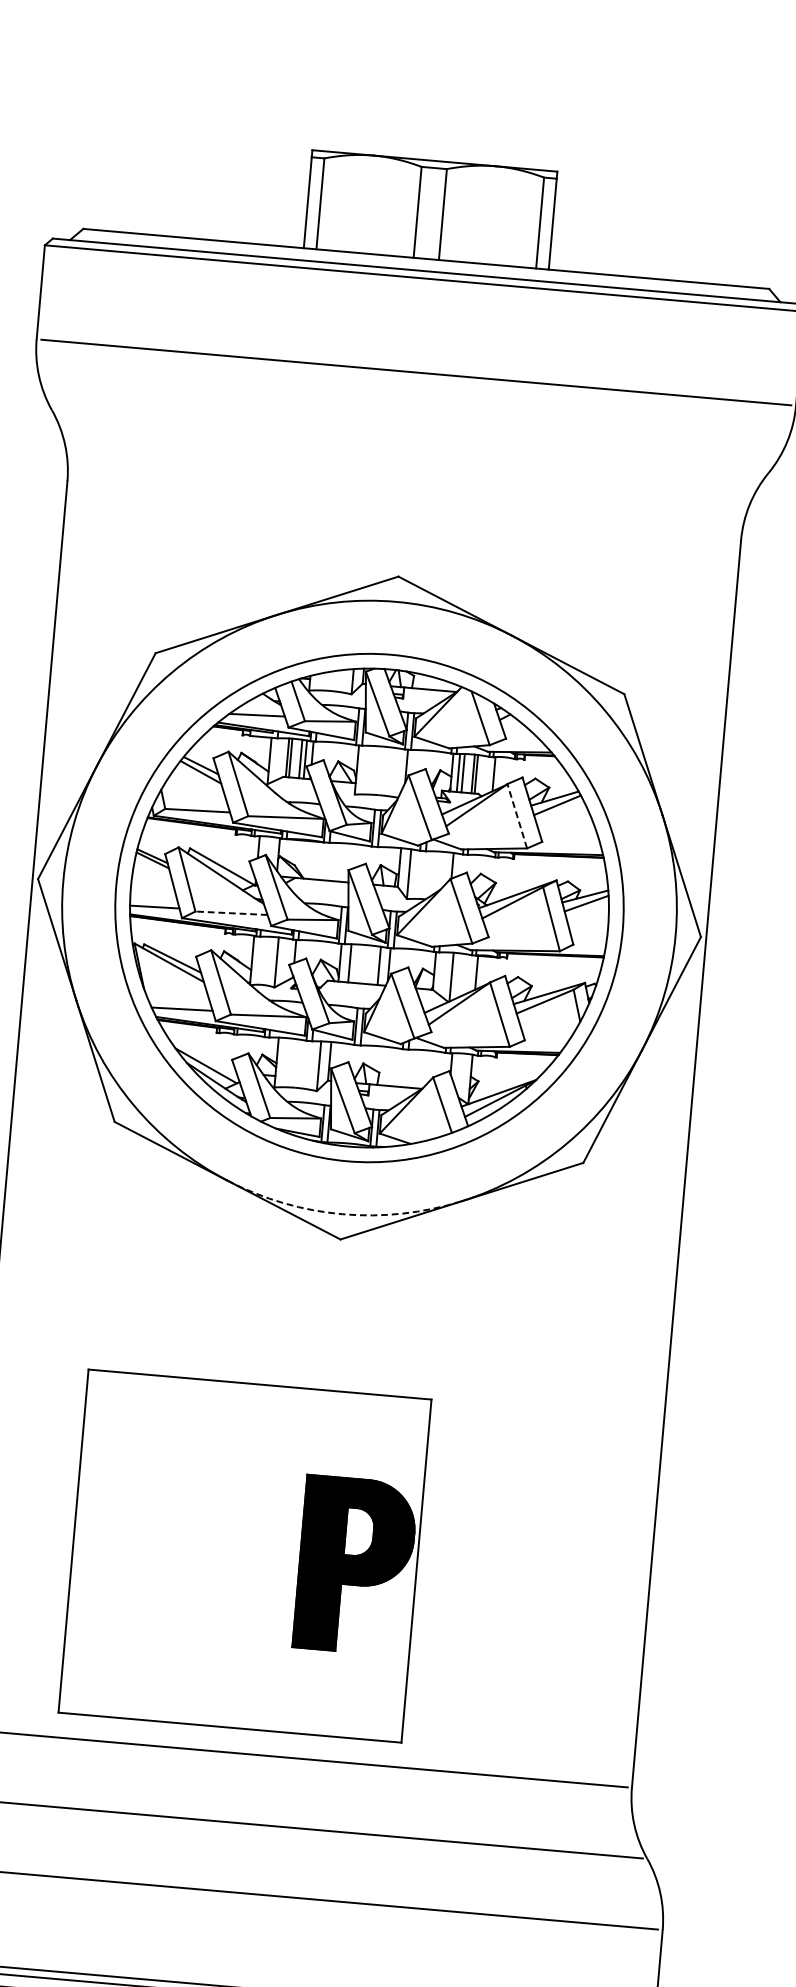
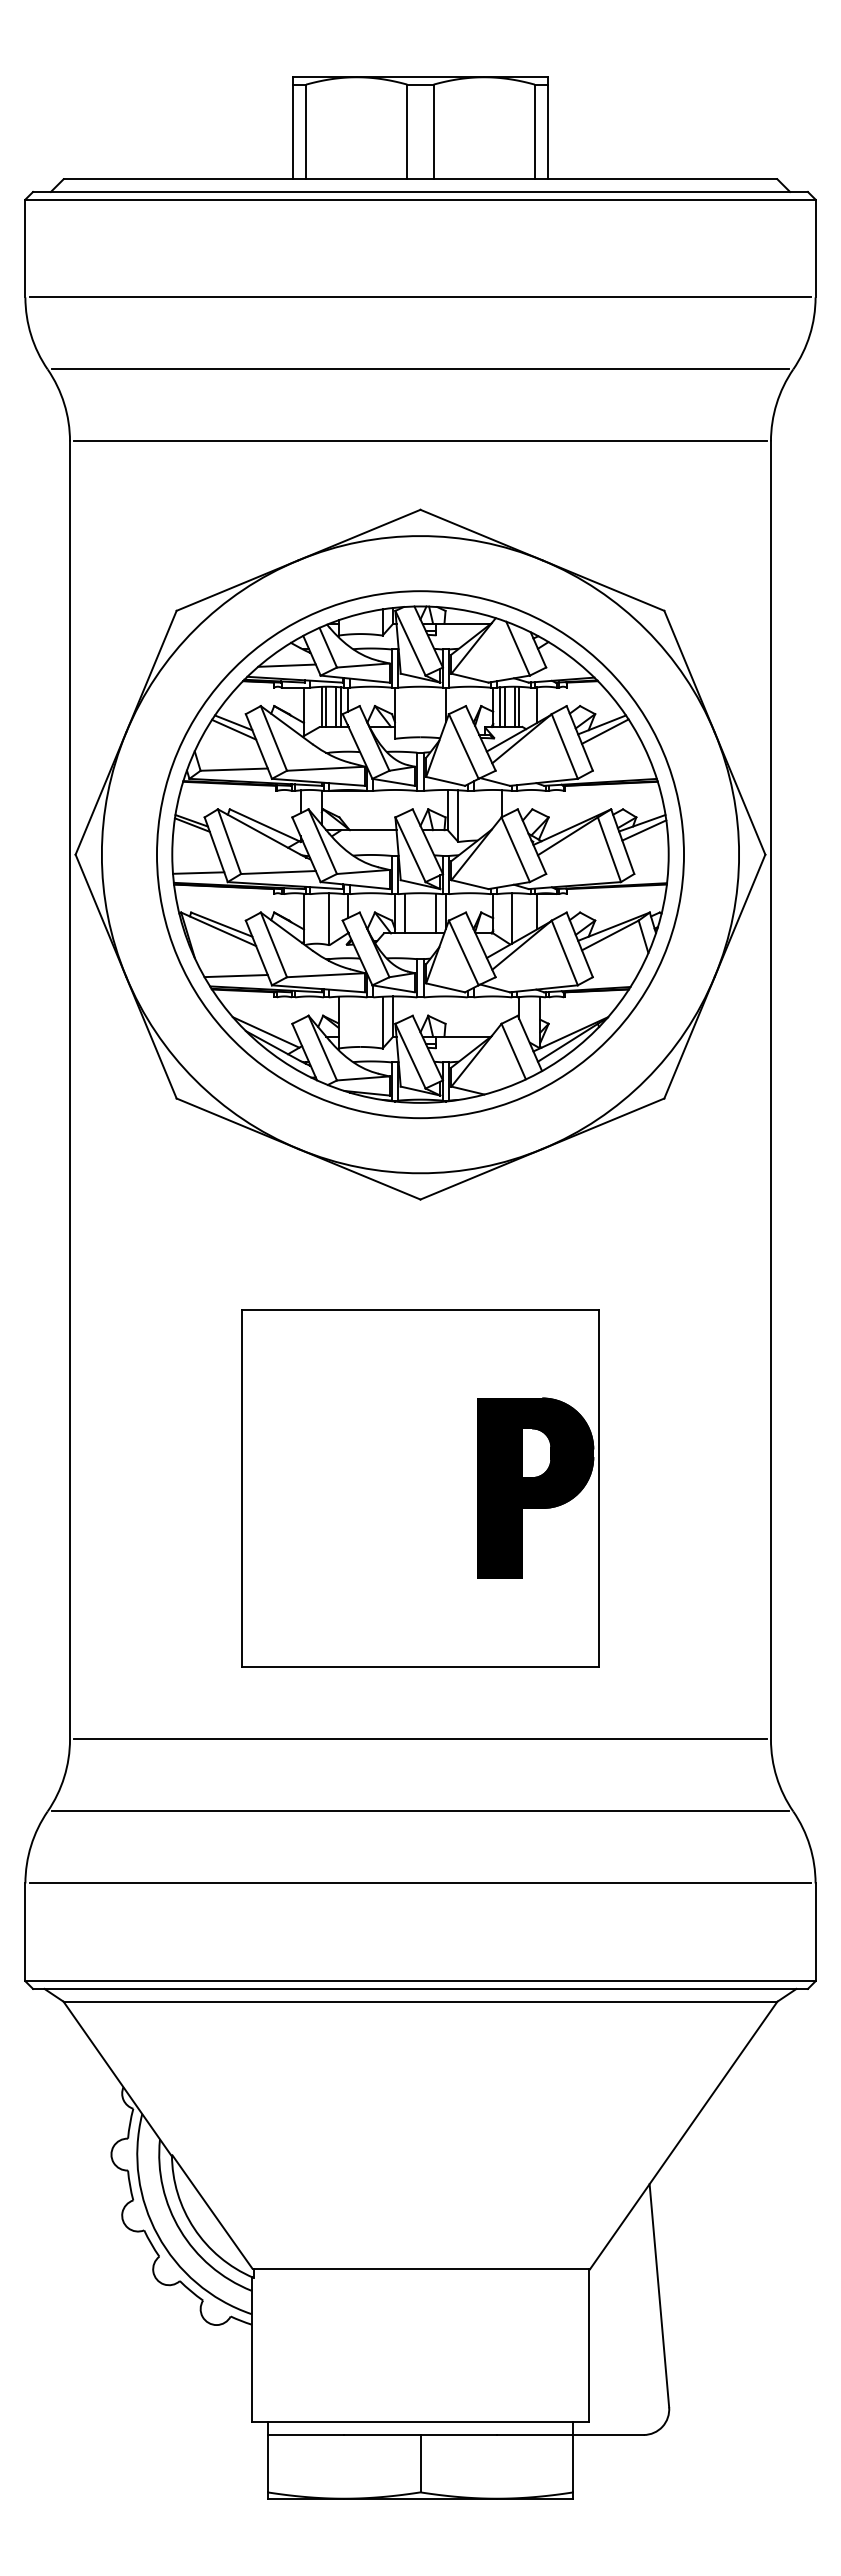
line: (410, 441) -> (420, 369), added
line: (404, 510) -> (420, 441), added
line: (517, 816) -> (564, 746), dashed -> solid
line: (230, 913) -> (277, 872), dashed -> solid
arc: (342, 1214) -> (420, 1173), dashed -> solid
part: (245, 1556) -> (420, 1488), moved

